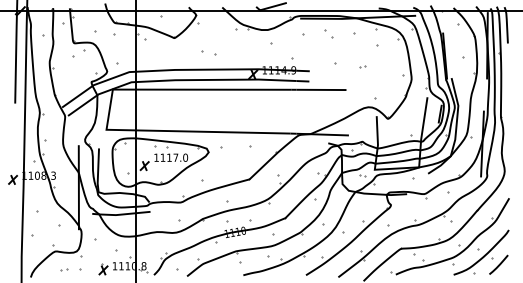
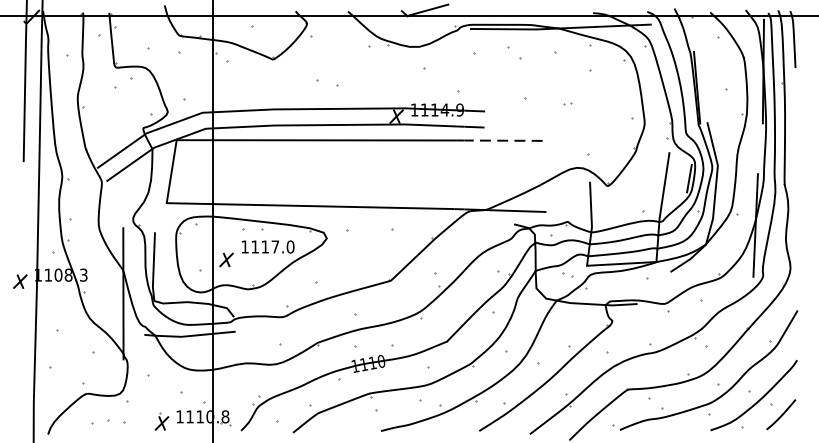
line: (321, 89) -> (503, 140), solid -> dashed
part: (64, 269) -> (100, 422), size x1.6

